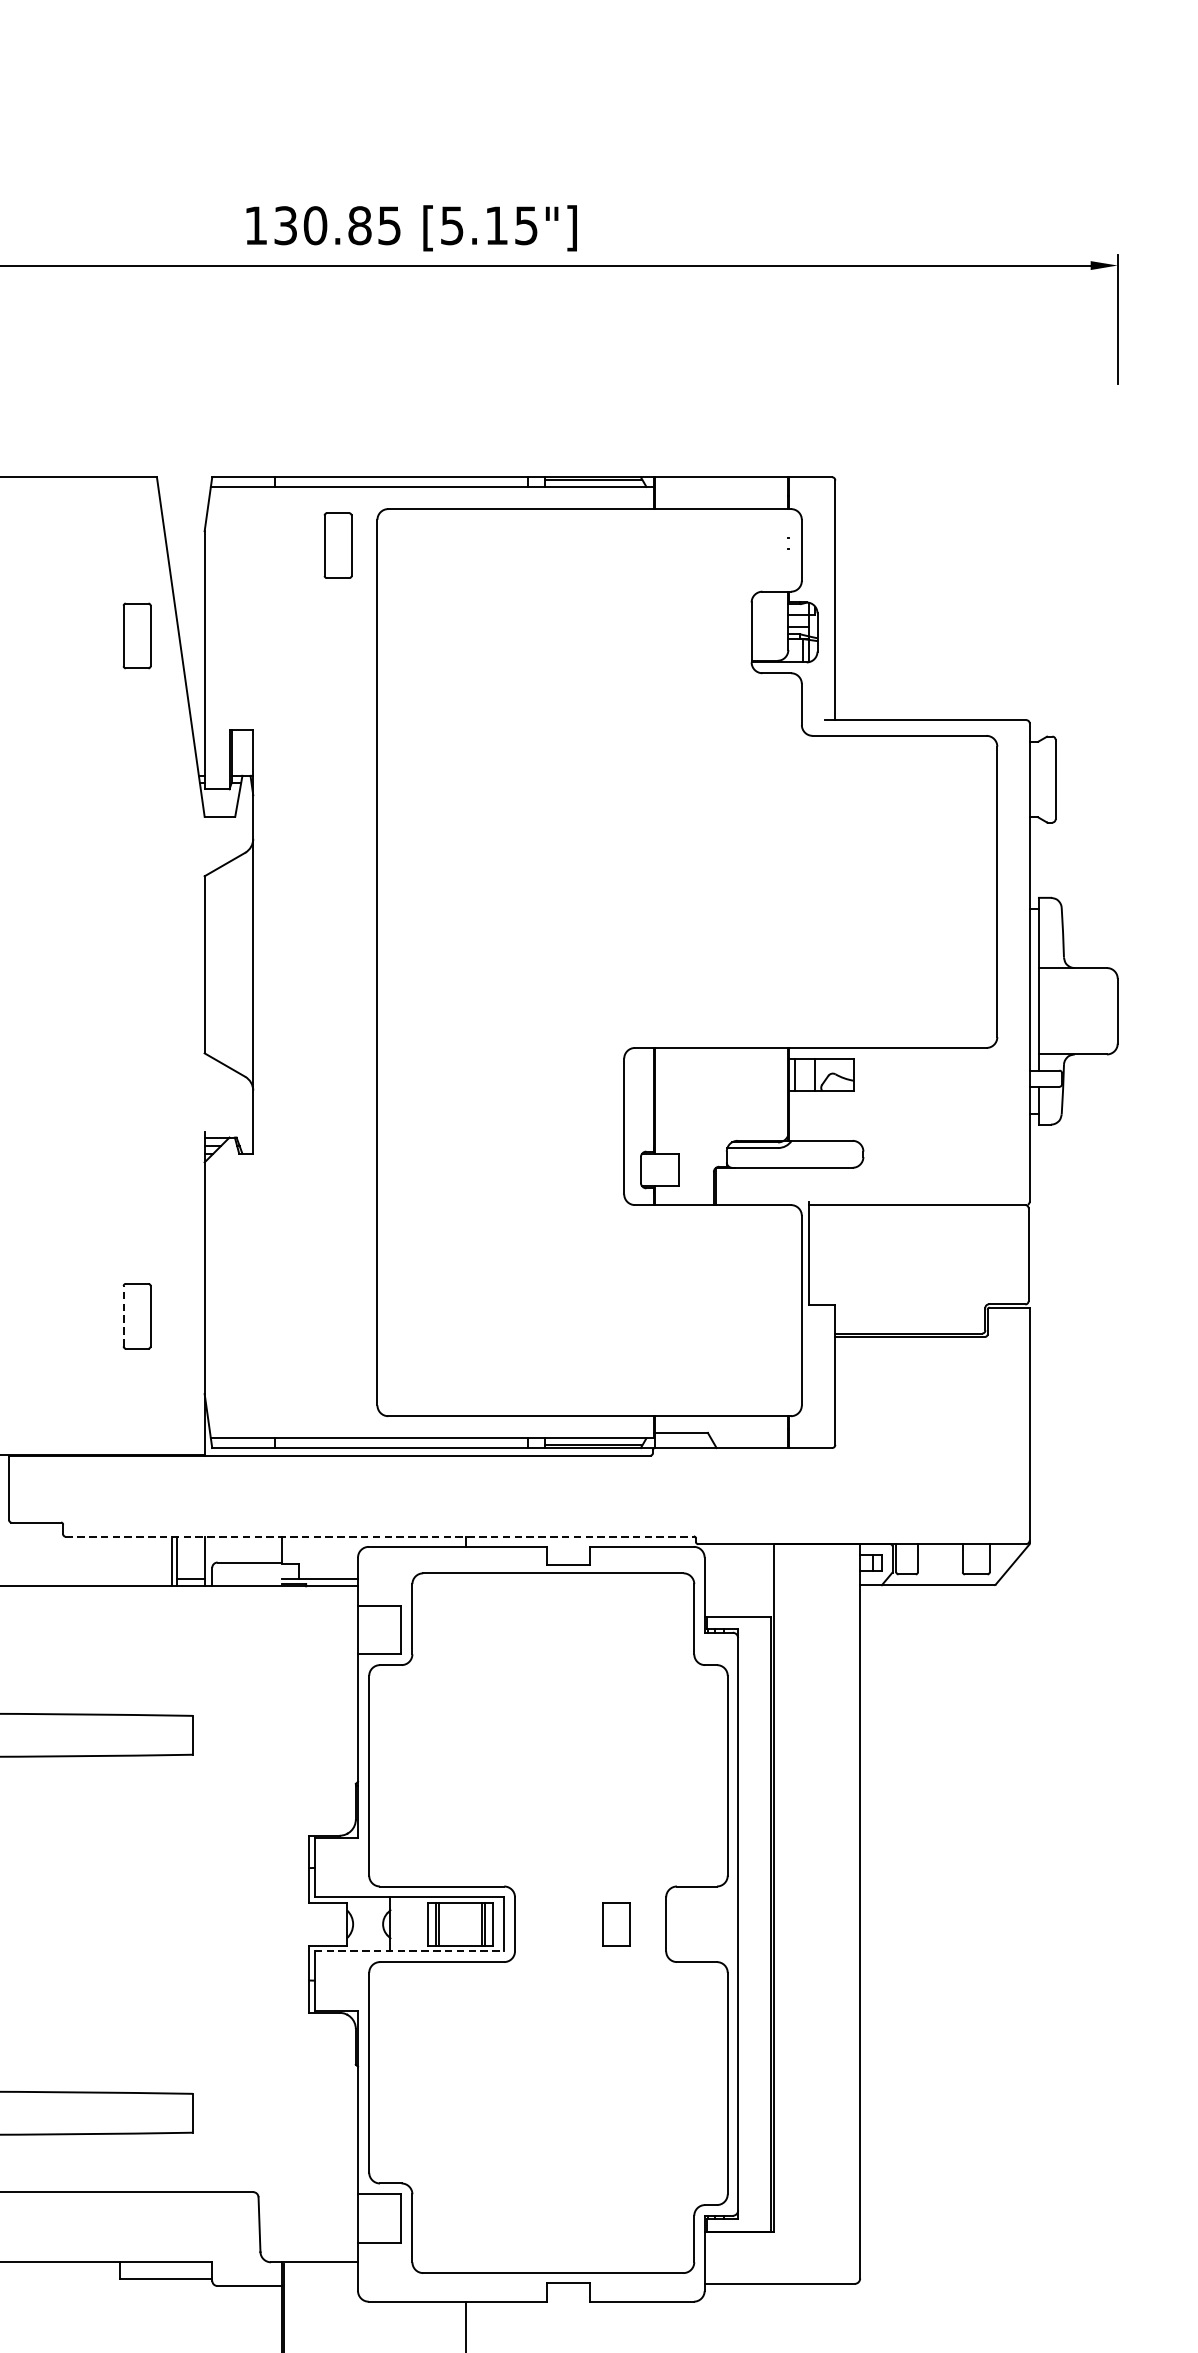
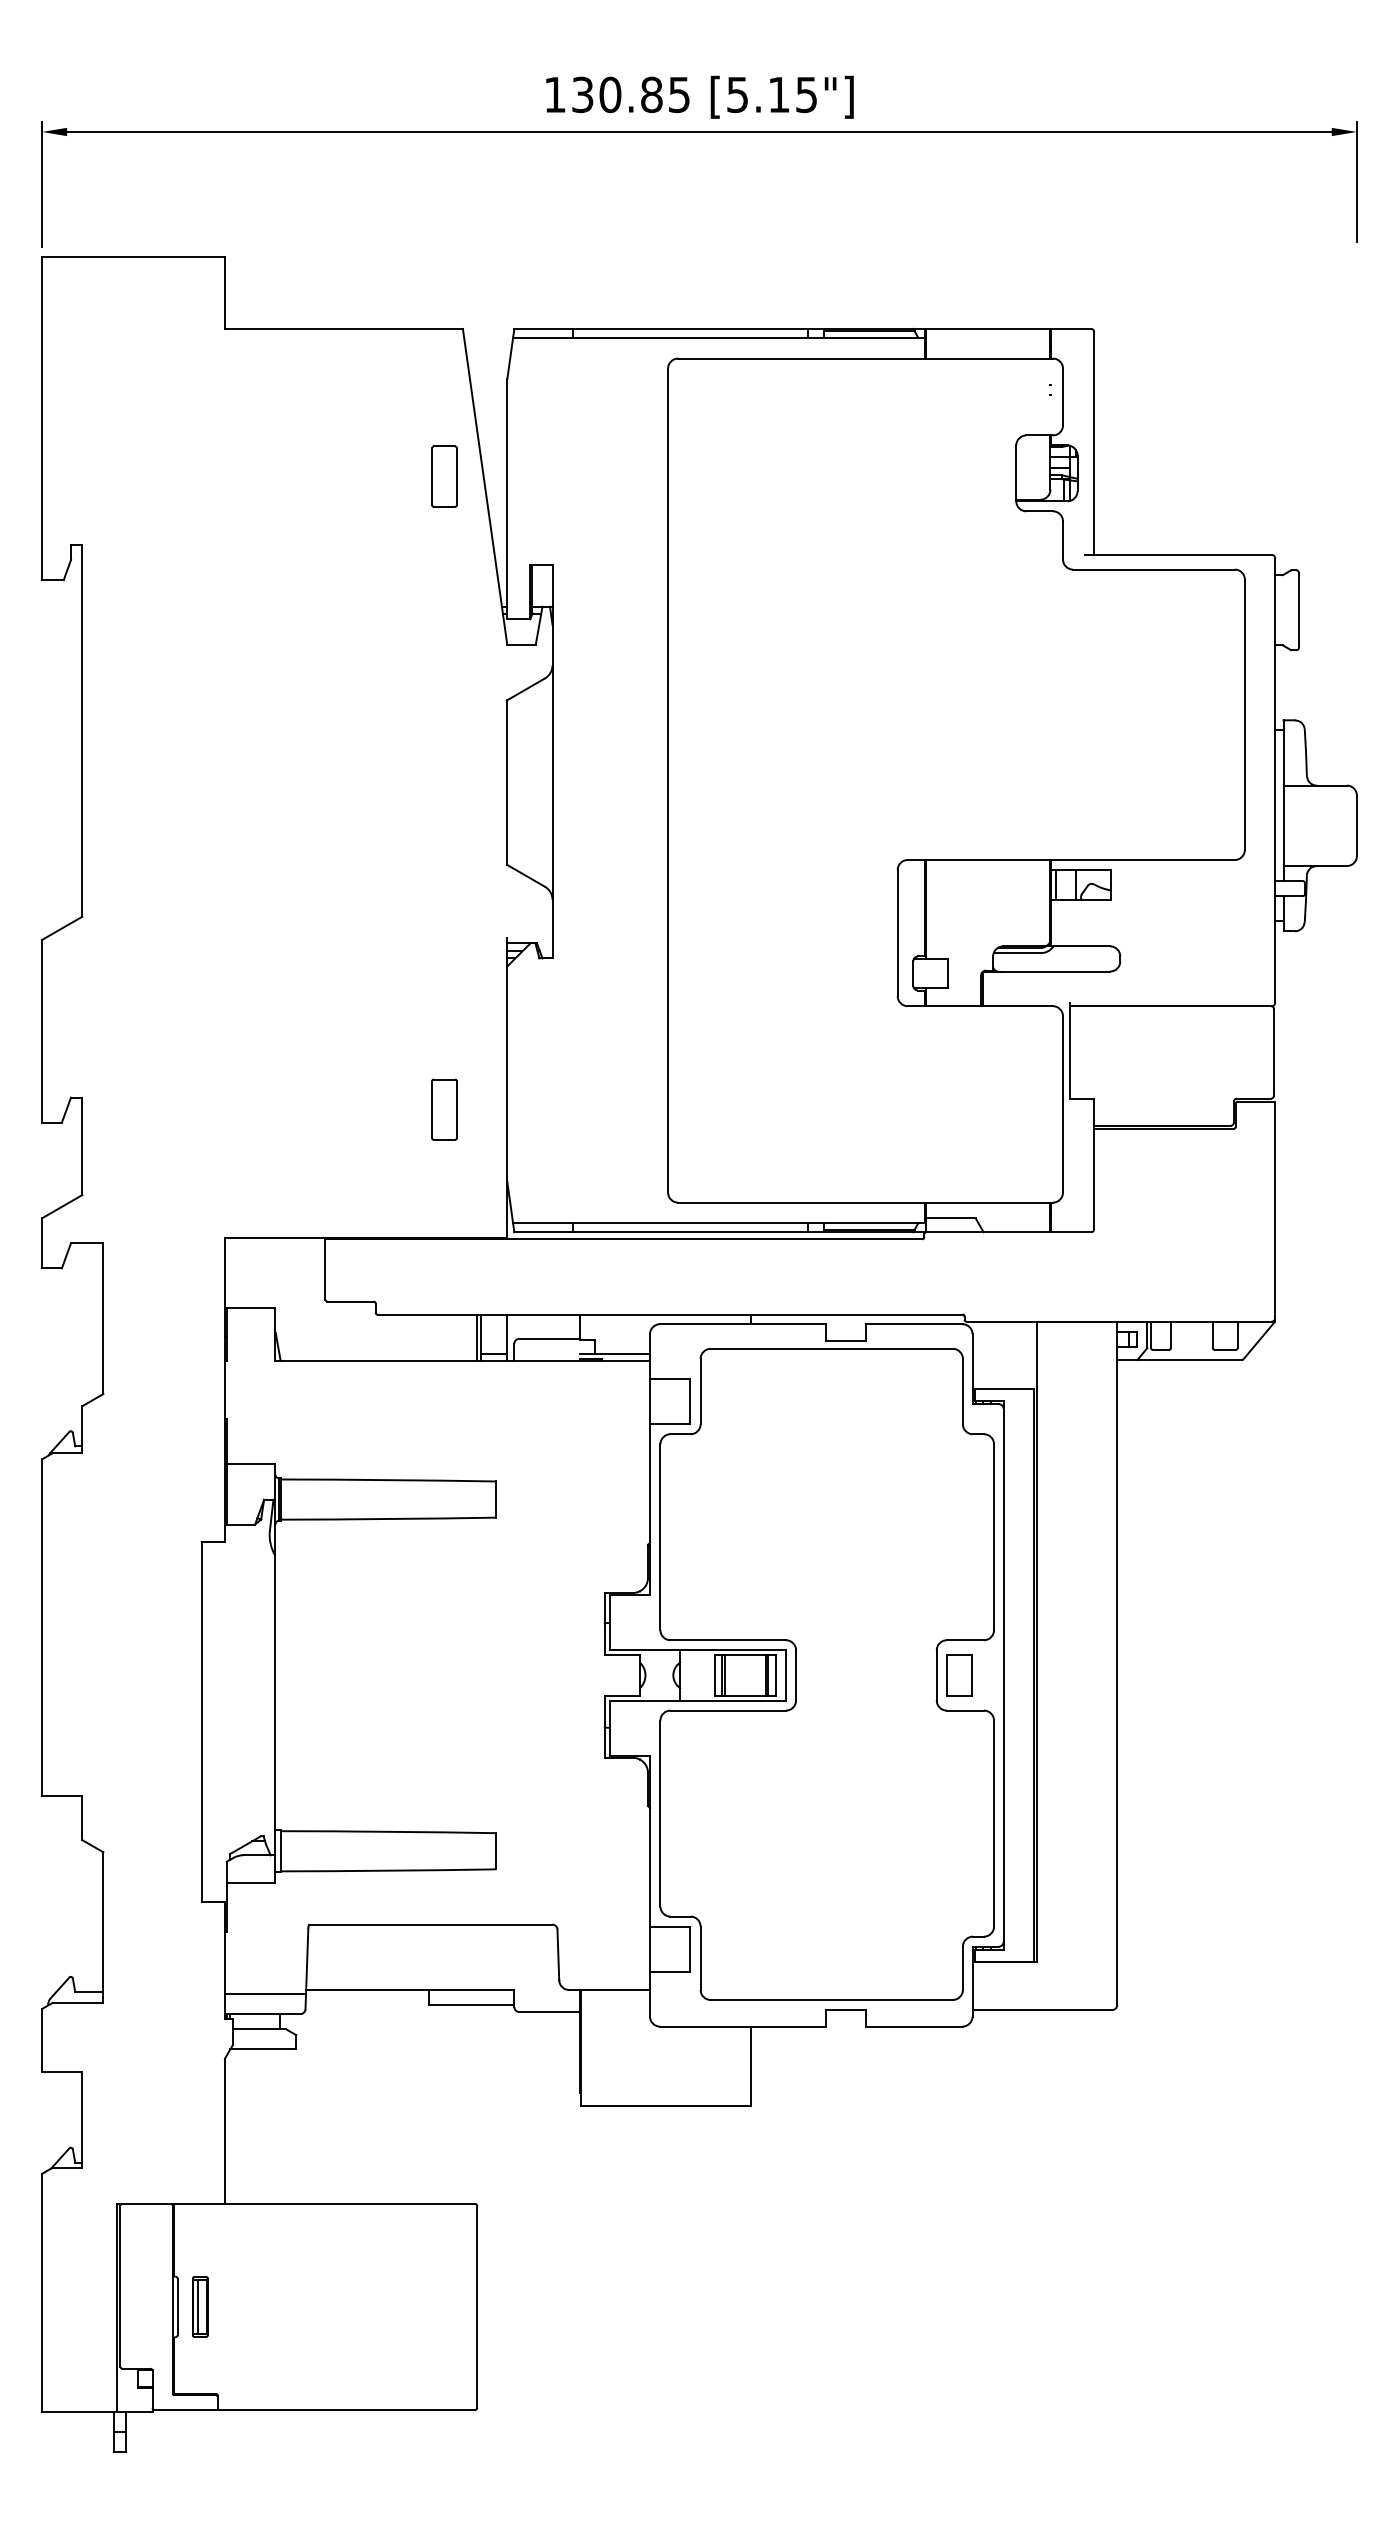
part: (338, 545) -> (631, 392), removed
line: (123, 1316) -> (431, 1109), dashed -> solid
line: (380, 1536) -> (670, 1314), dashed -> solid
part: (616, 1924) -> (959, 1675), moved
line: (409, 1951) -> (697, 1700), dashed -> solid

